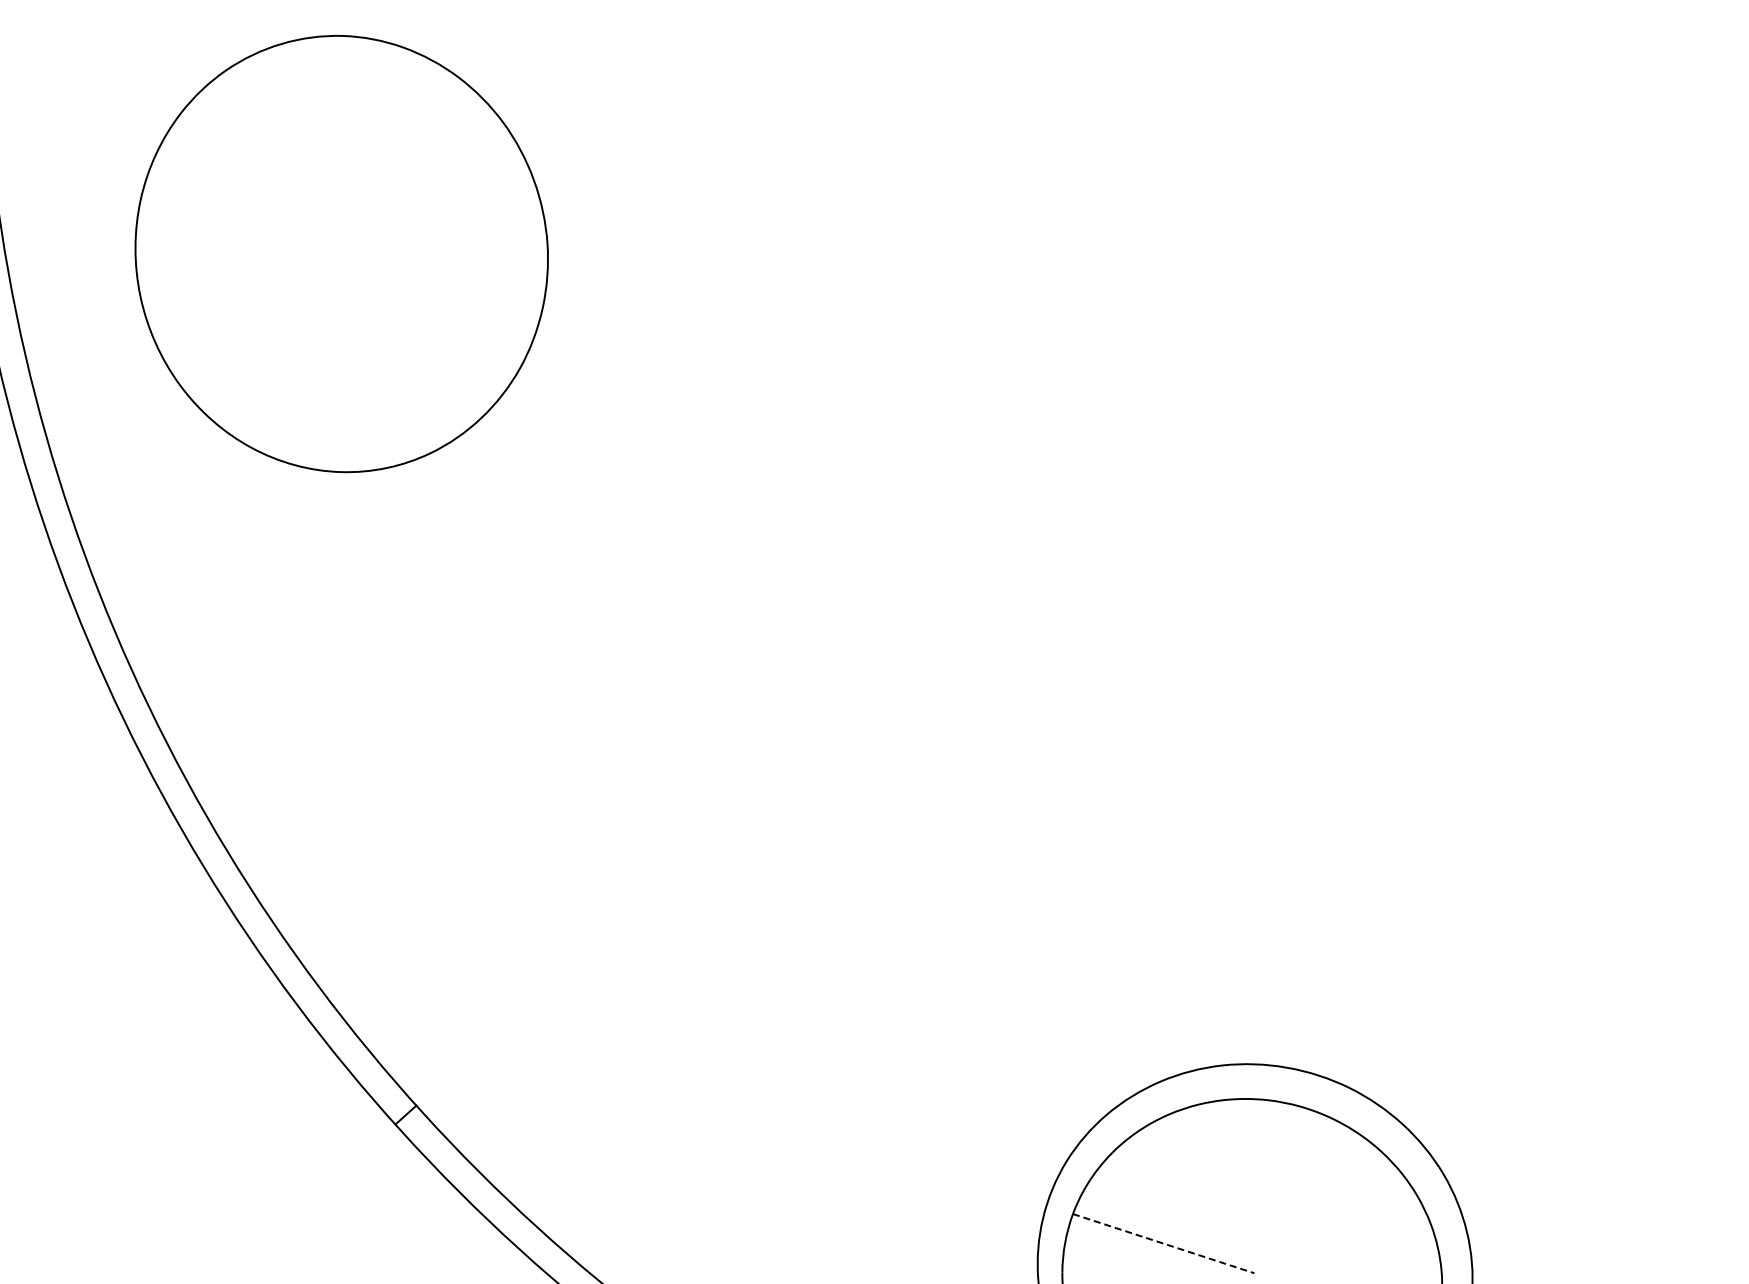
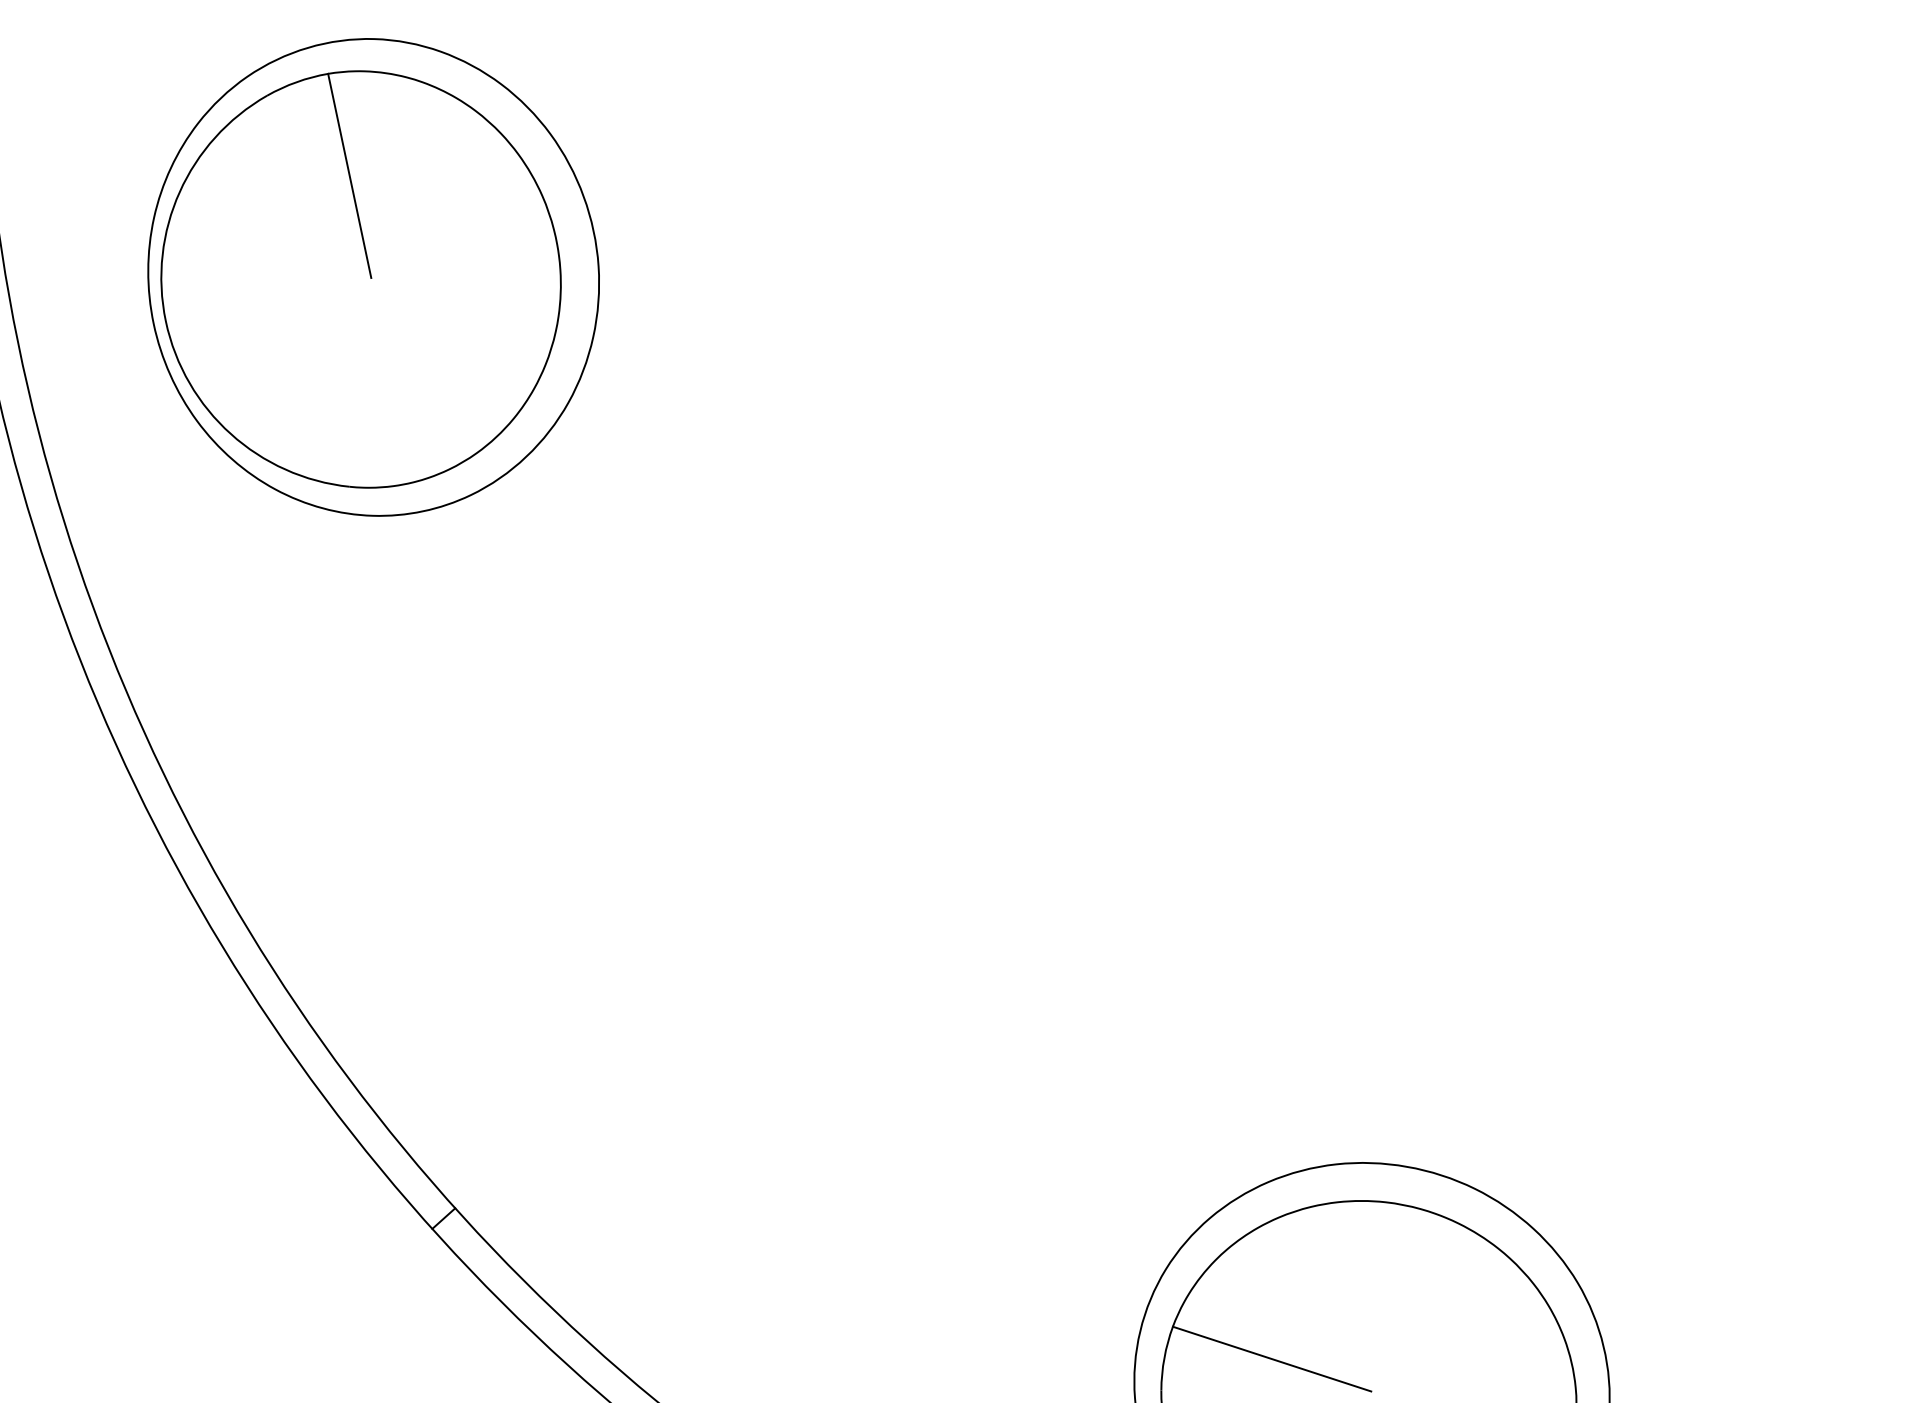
part: (329, 255) -> (360, 279), added
line: (1164, 1243) -> (1272, 1358), dashed -> solid

